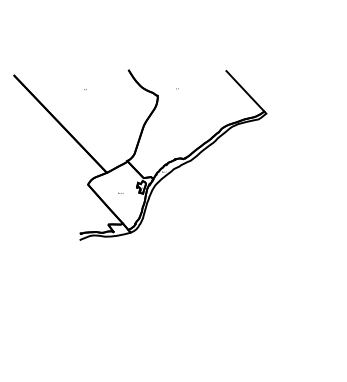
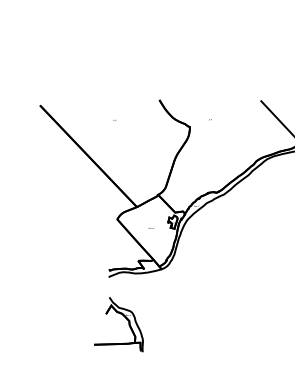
part: (95, 279) -> (125, 318), added

